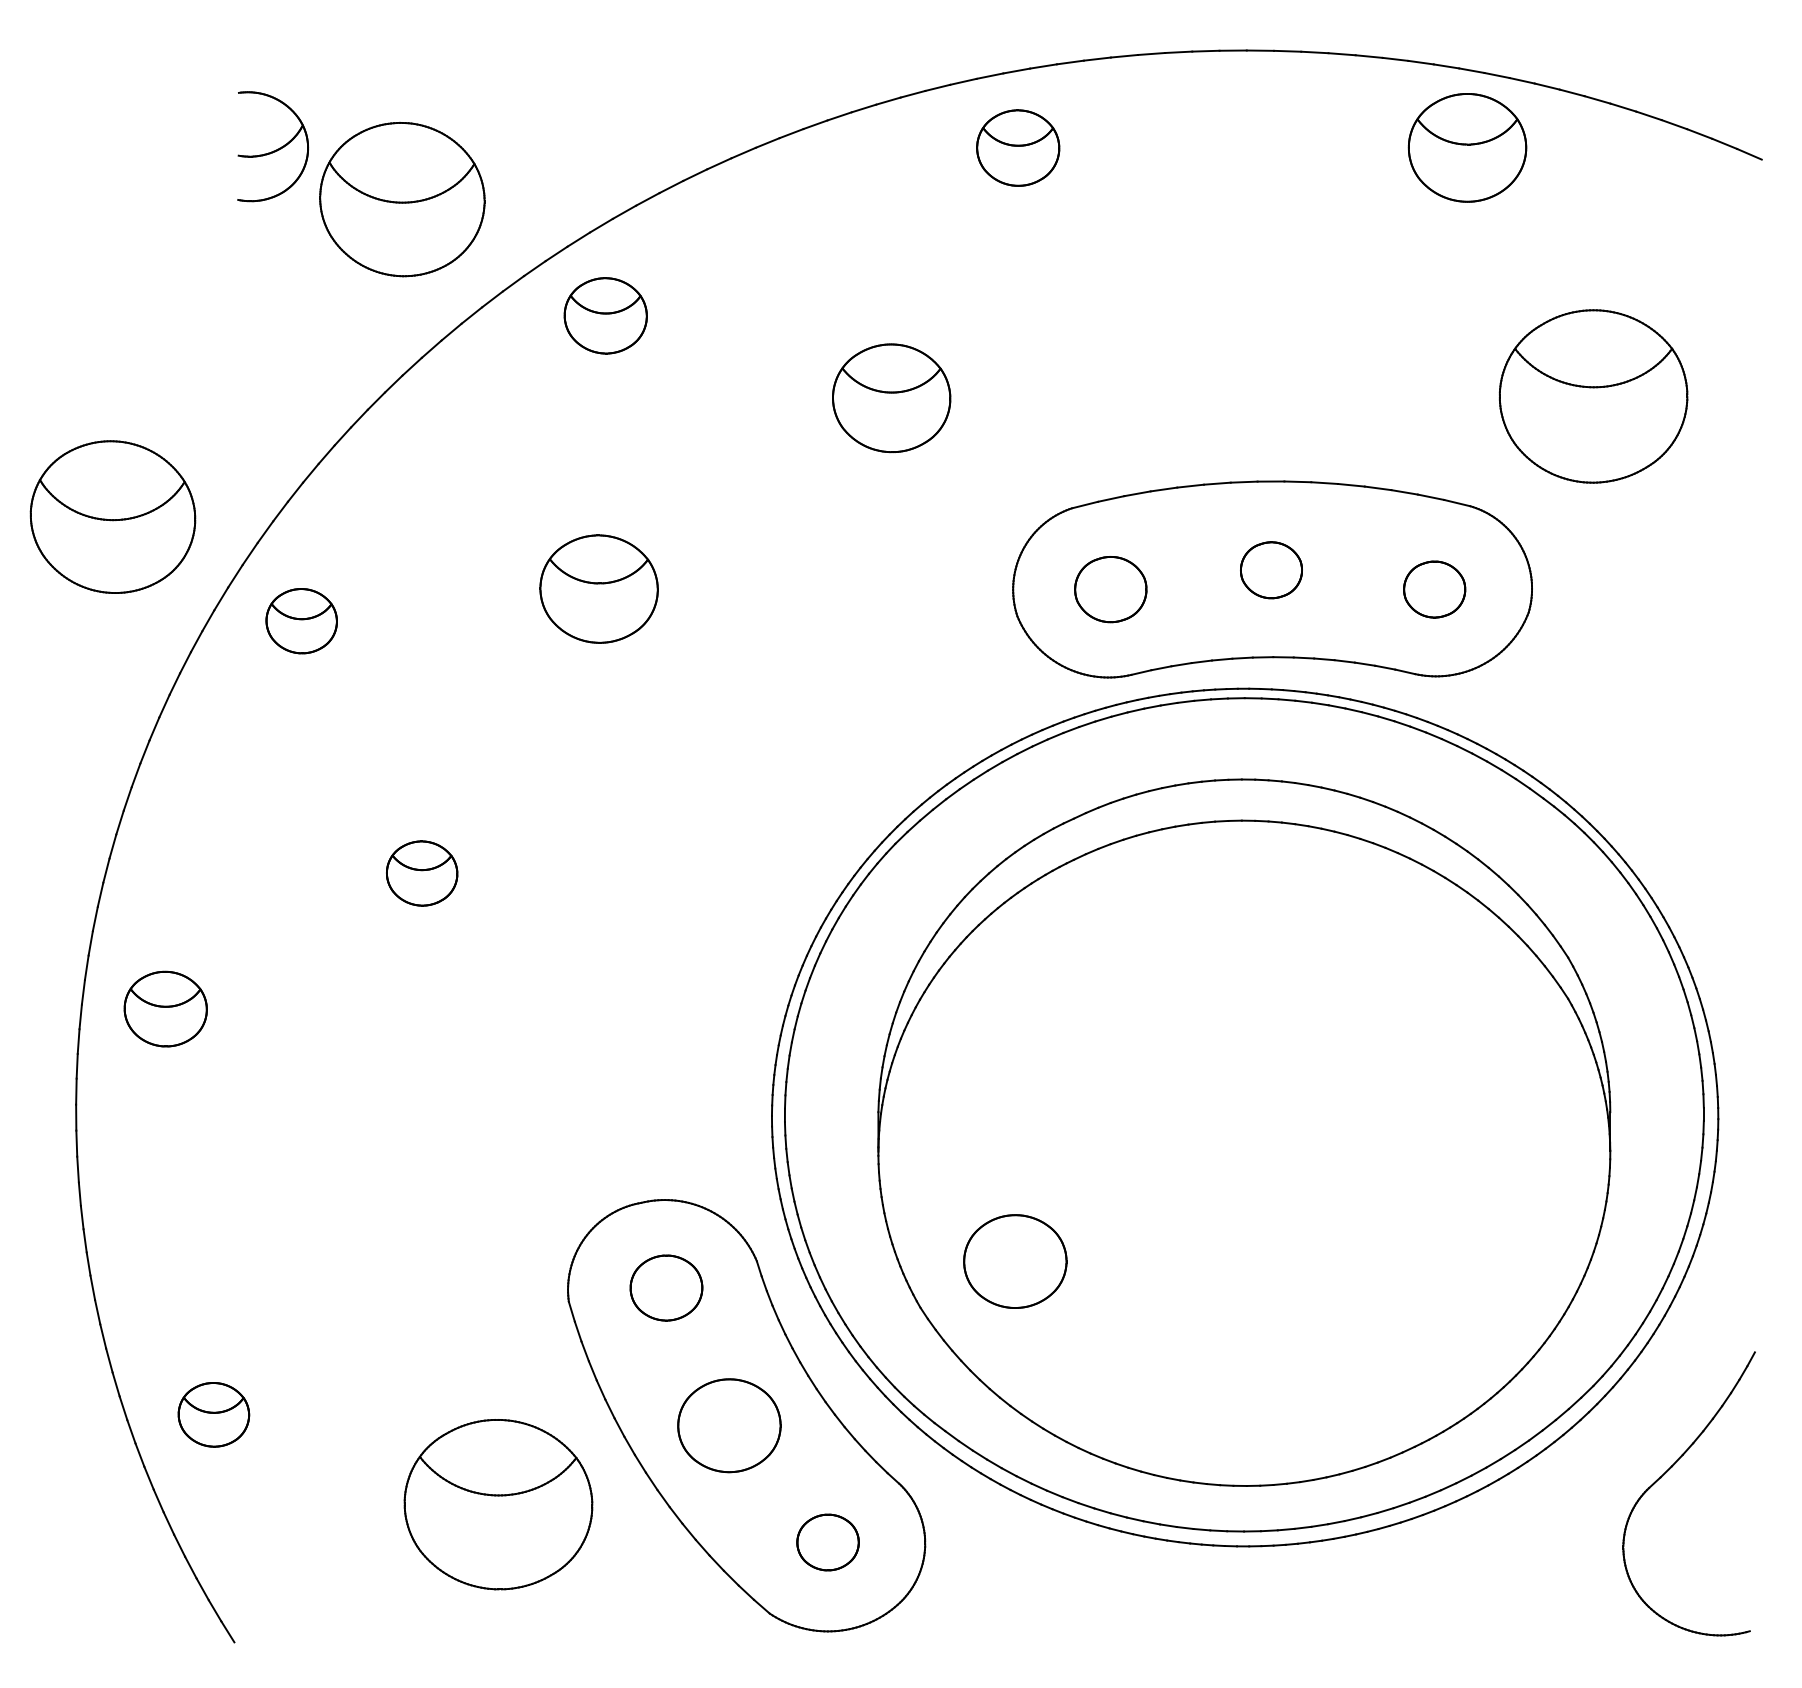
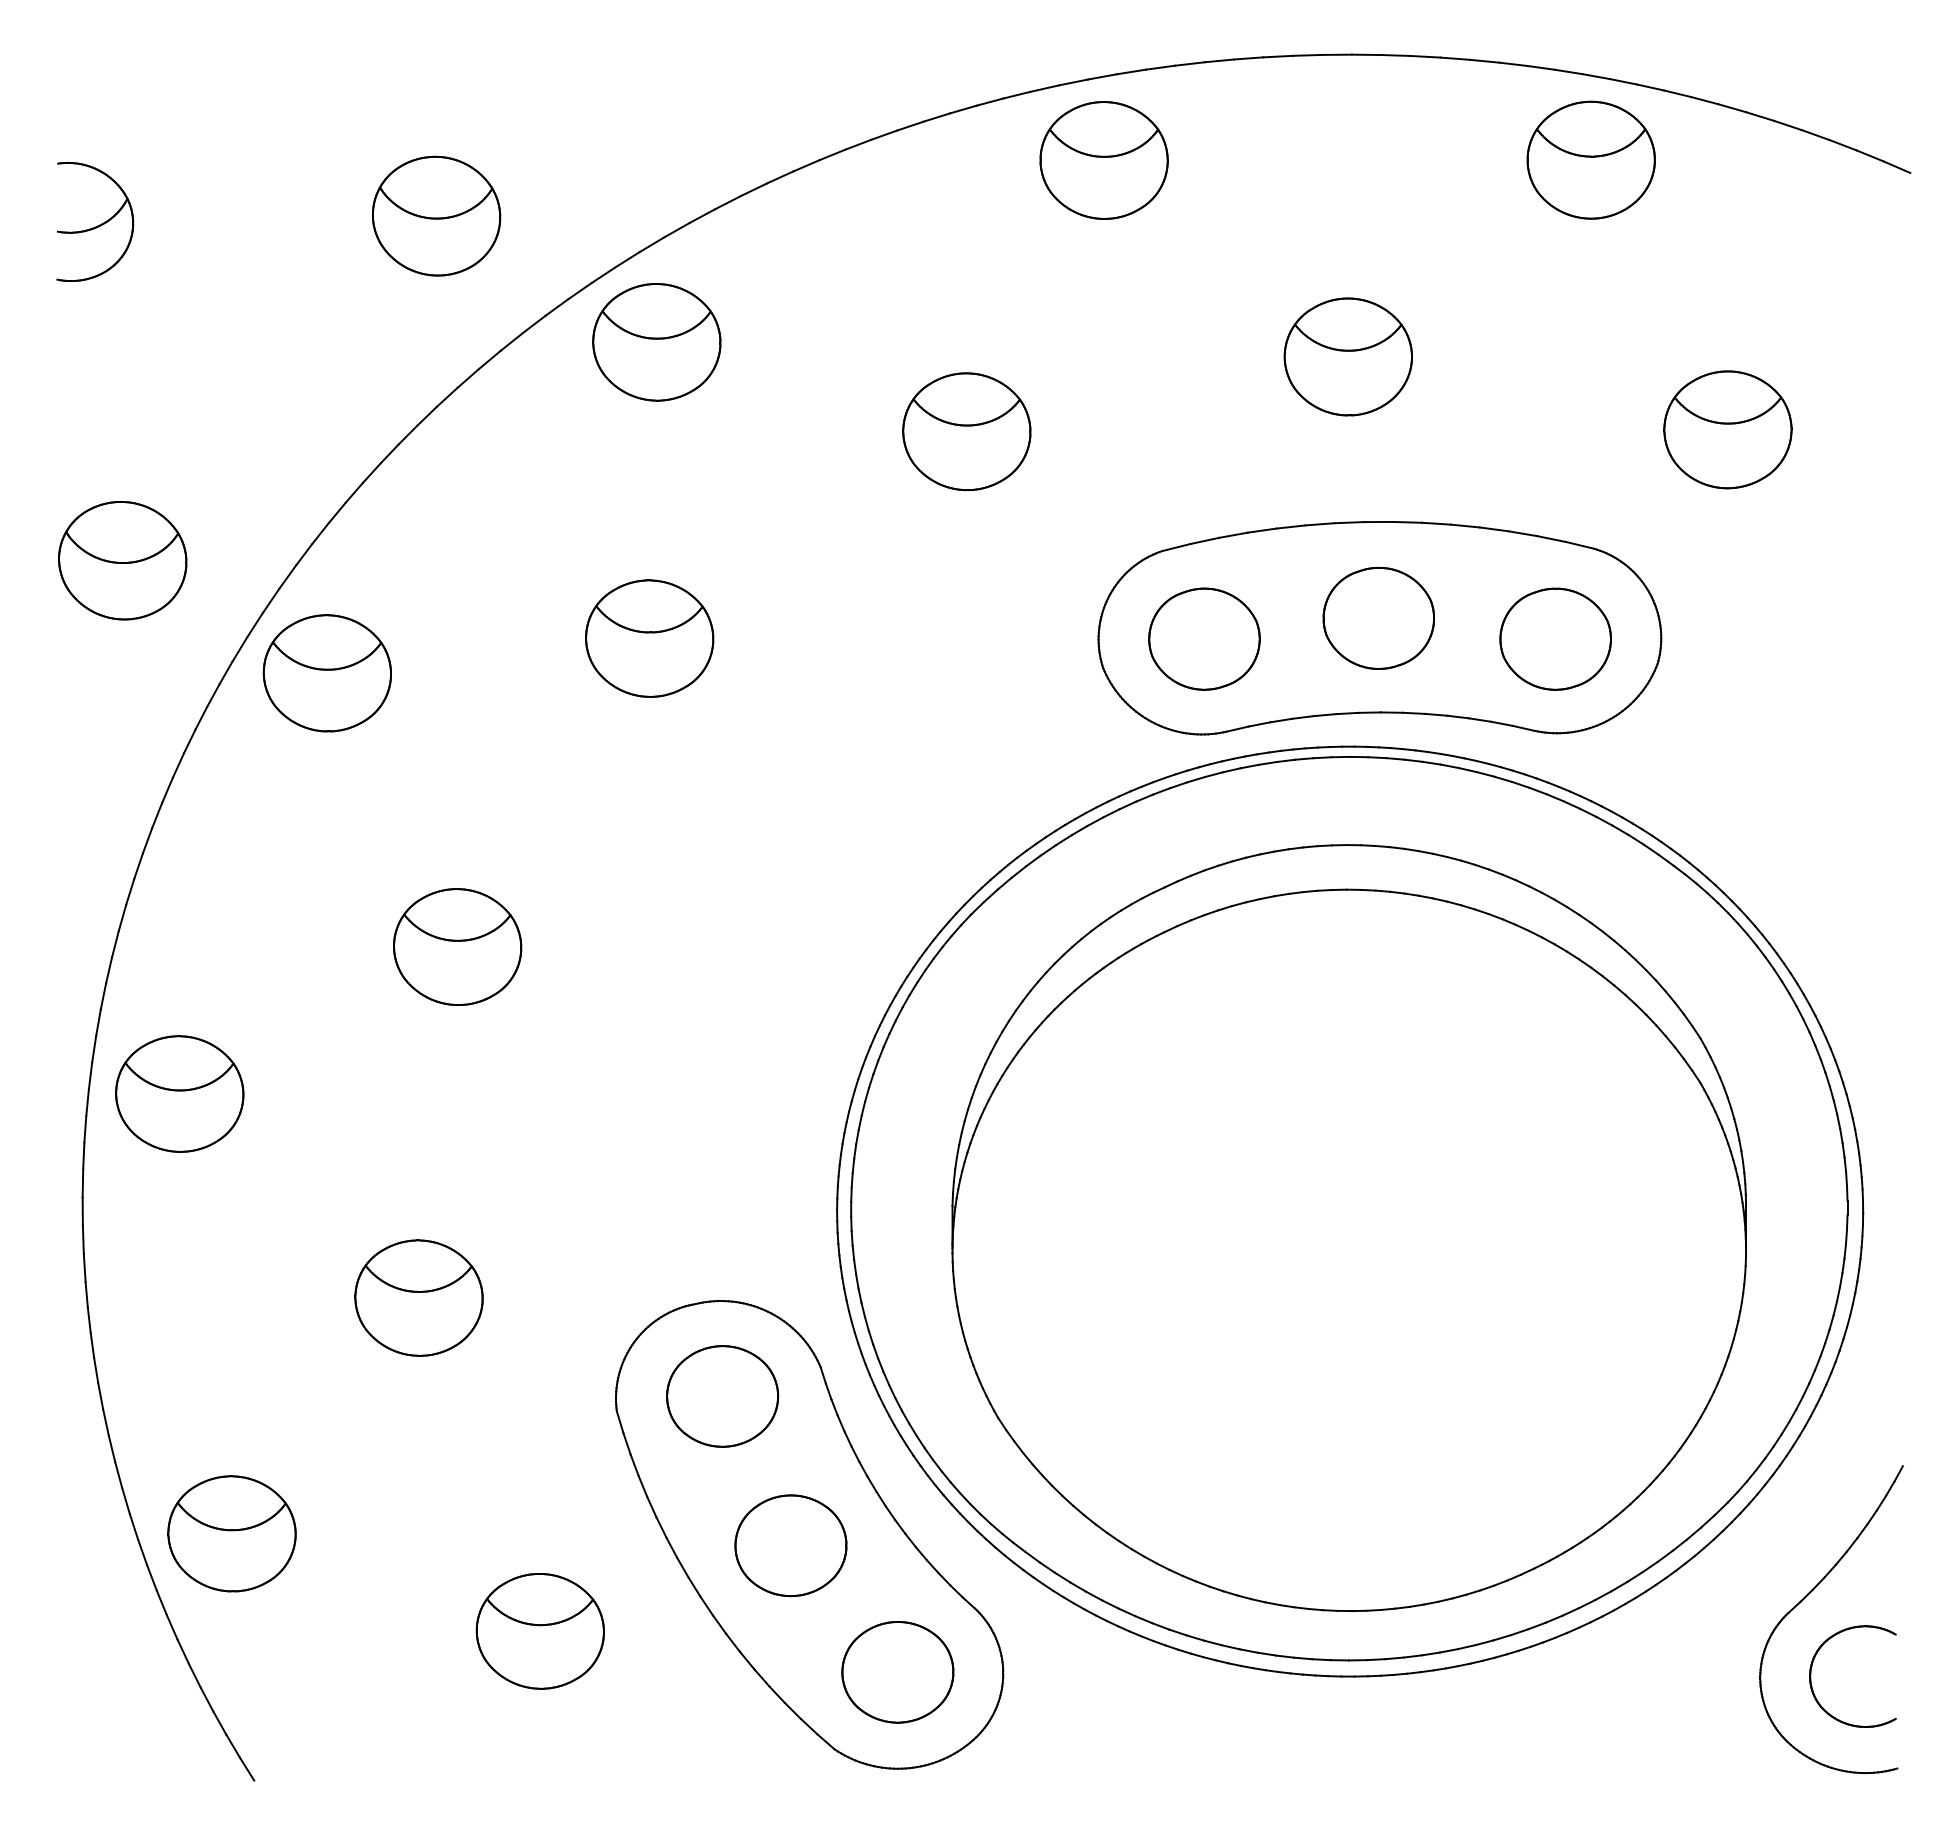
part: (273, 146) -> (95, 221), moved
part: (1017, 148) -> (1103, 160), size x1.43
part: (402, 198) -> (436, 215), size x0.71
part: (605, 315) -> (656, 342), size x1.43
part: (1242, 328) -> (1347, 356), added
part: (1593, 396) -> (1727, 429), size x0.62
part: (112, 517) -> (122, 560), size x0.71
part: (1271, 569) -> (1378, 617), size x1.67
part: (1110, 588) -> (1204, 638), size x1.43
part: (1434, 588) -> (1555, 638), size x1.67
part: (301, 621) -> (326, 673), size x1.67
part: (421, 873) -> (457, 946), size x1.67
part: (165, 1008) -> (179, 1093), size x1.43
part: (385, 1196) -> (418, 1297), added
part: (1014, 1261) -> (1100, 1367), removed
part: (666, 1288) -> (722, 1396), size x1.43
part: (213, 1414) -> (231, 1533), size x1.67
part: (497, 1504) -> (539, 1631), size x0.62
part: (827, 1542) -> (897, 1672), size x1.67
part: (1670, 1546) -> (1811, 1676), added

